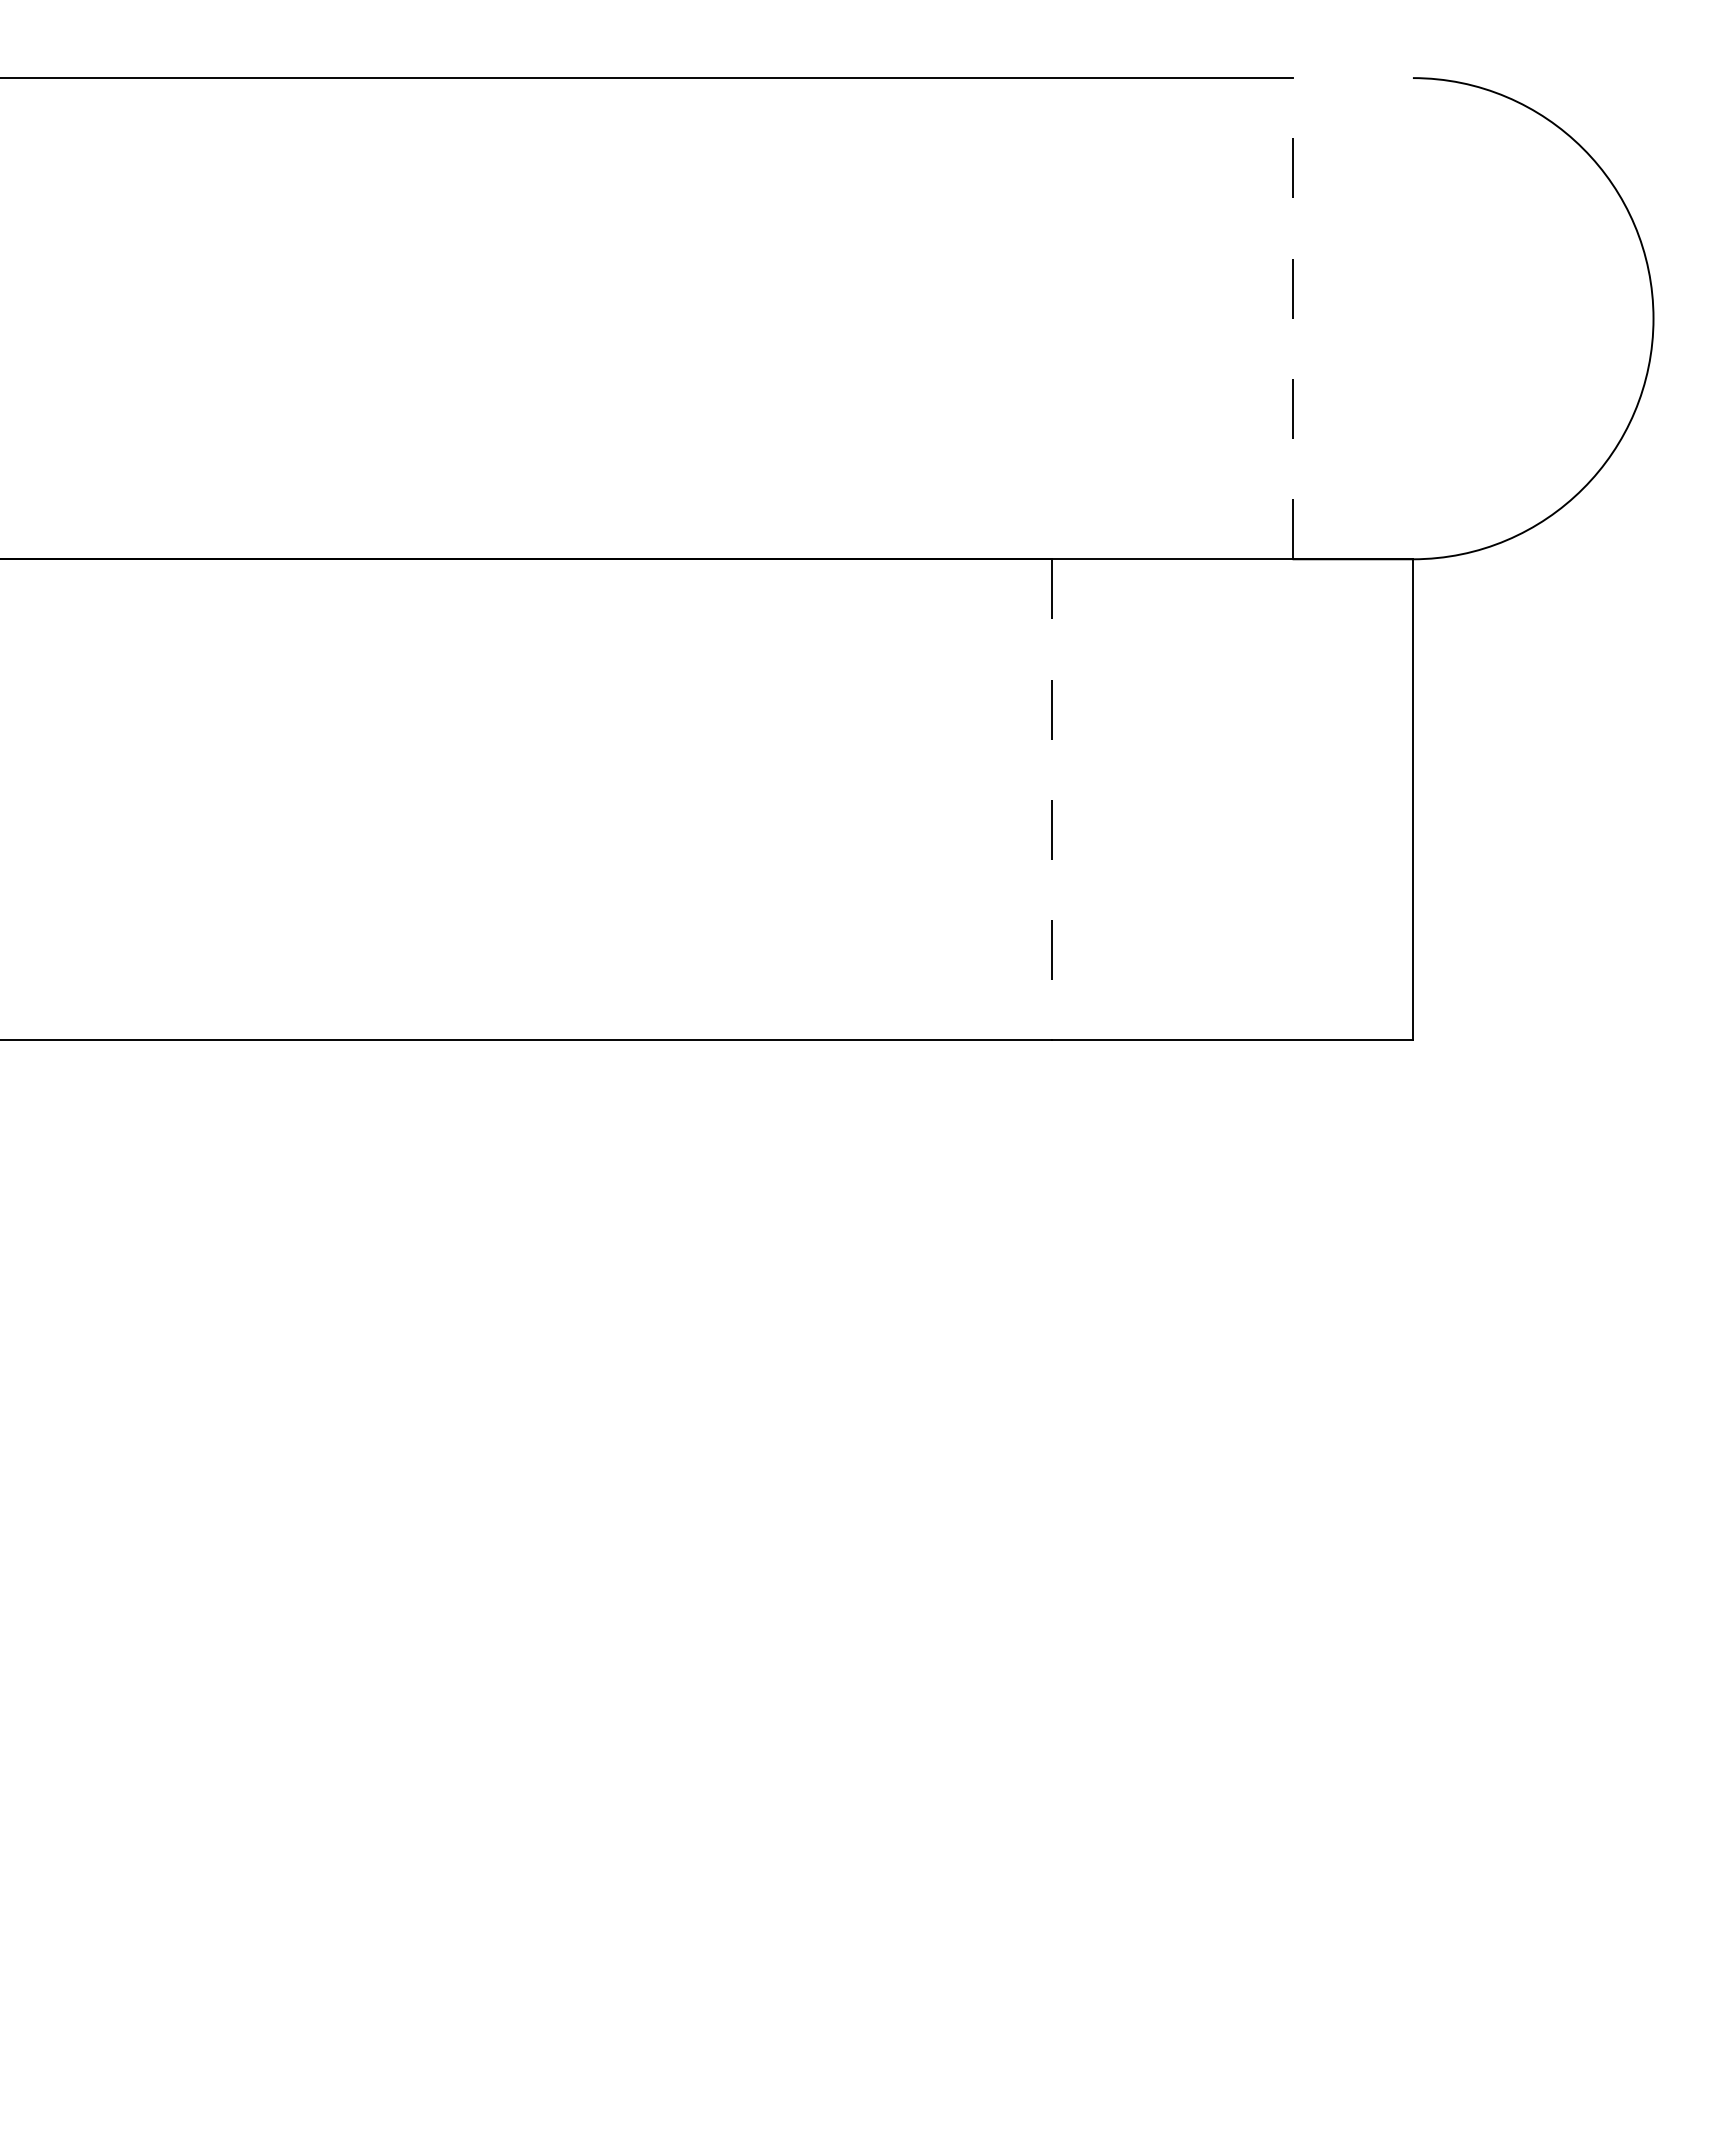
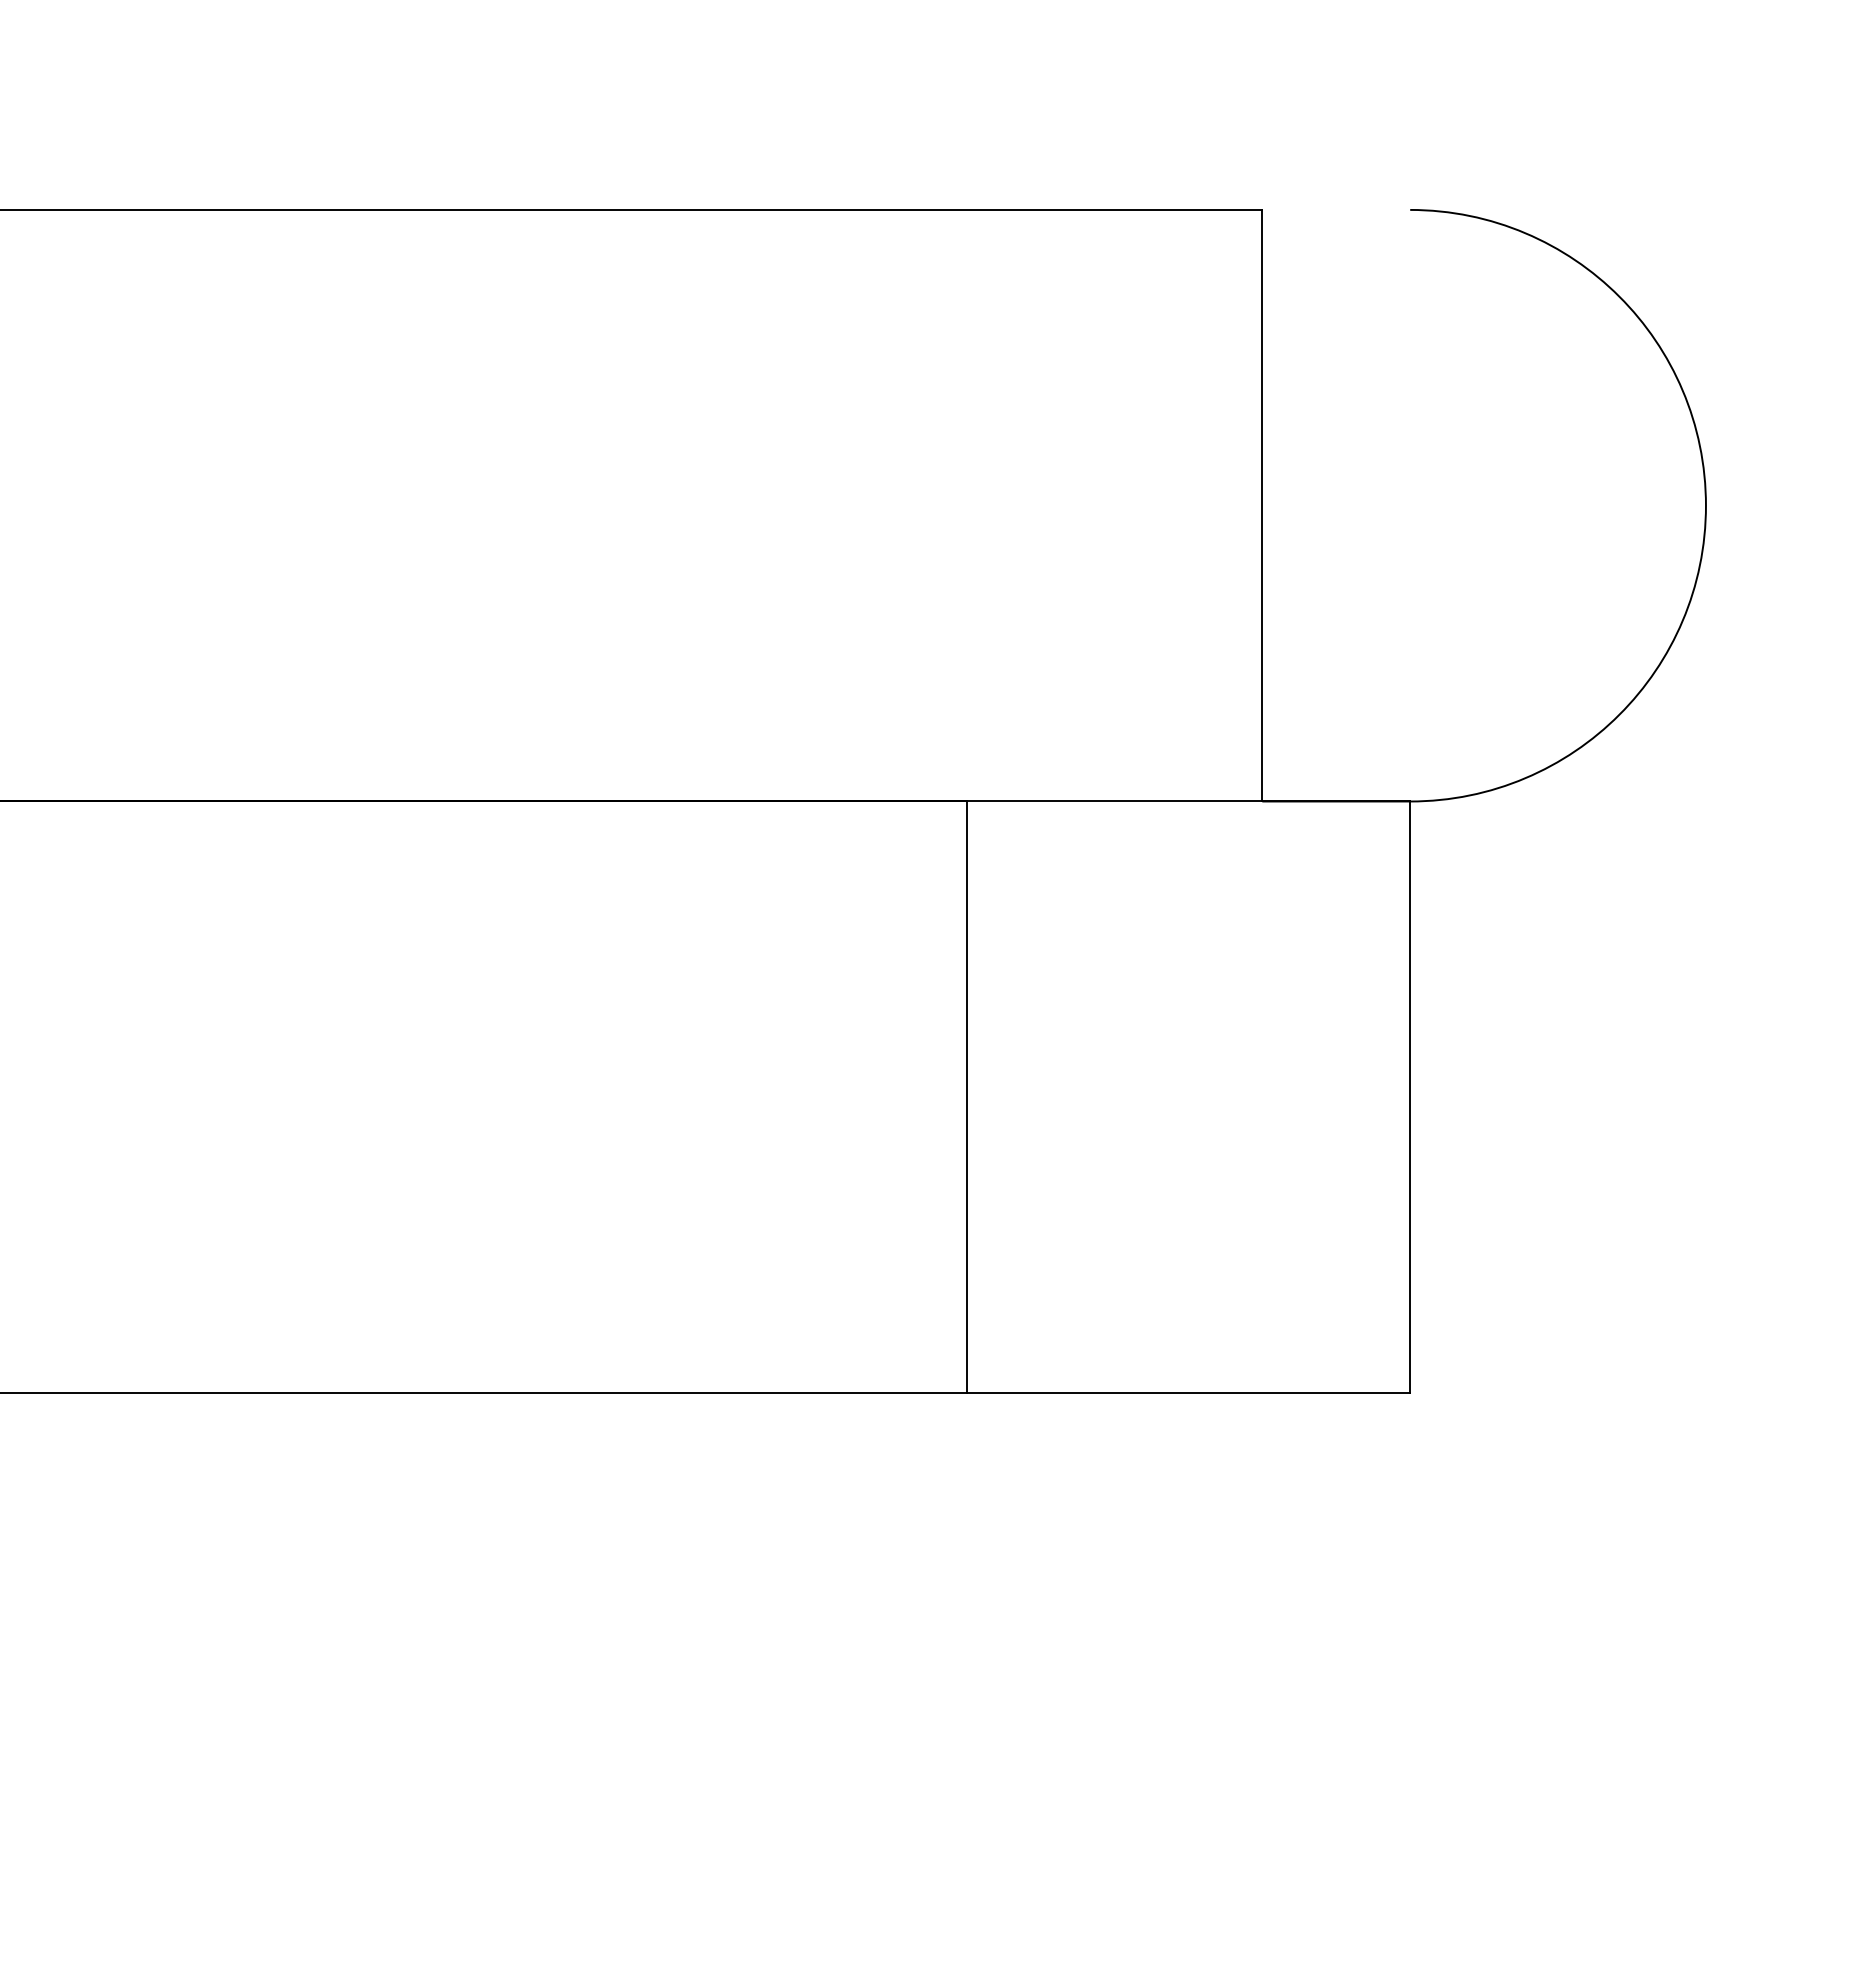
line: (1292, 318) -> (1262, 505), dashed -> solid
line: (1052, 799) -> (967, 1096), dashed -> solid

